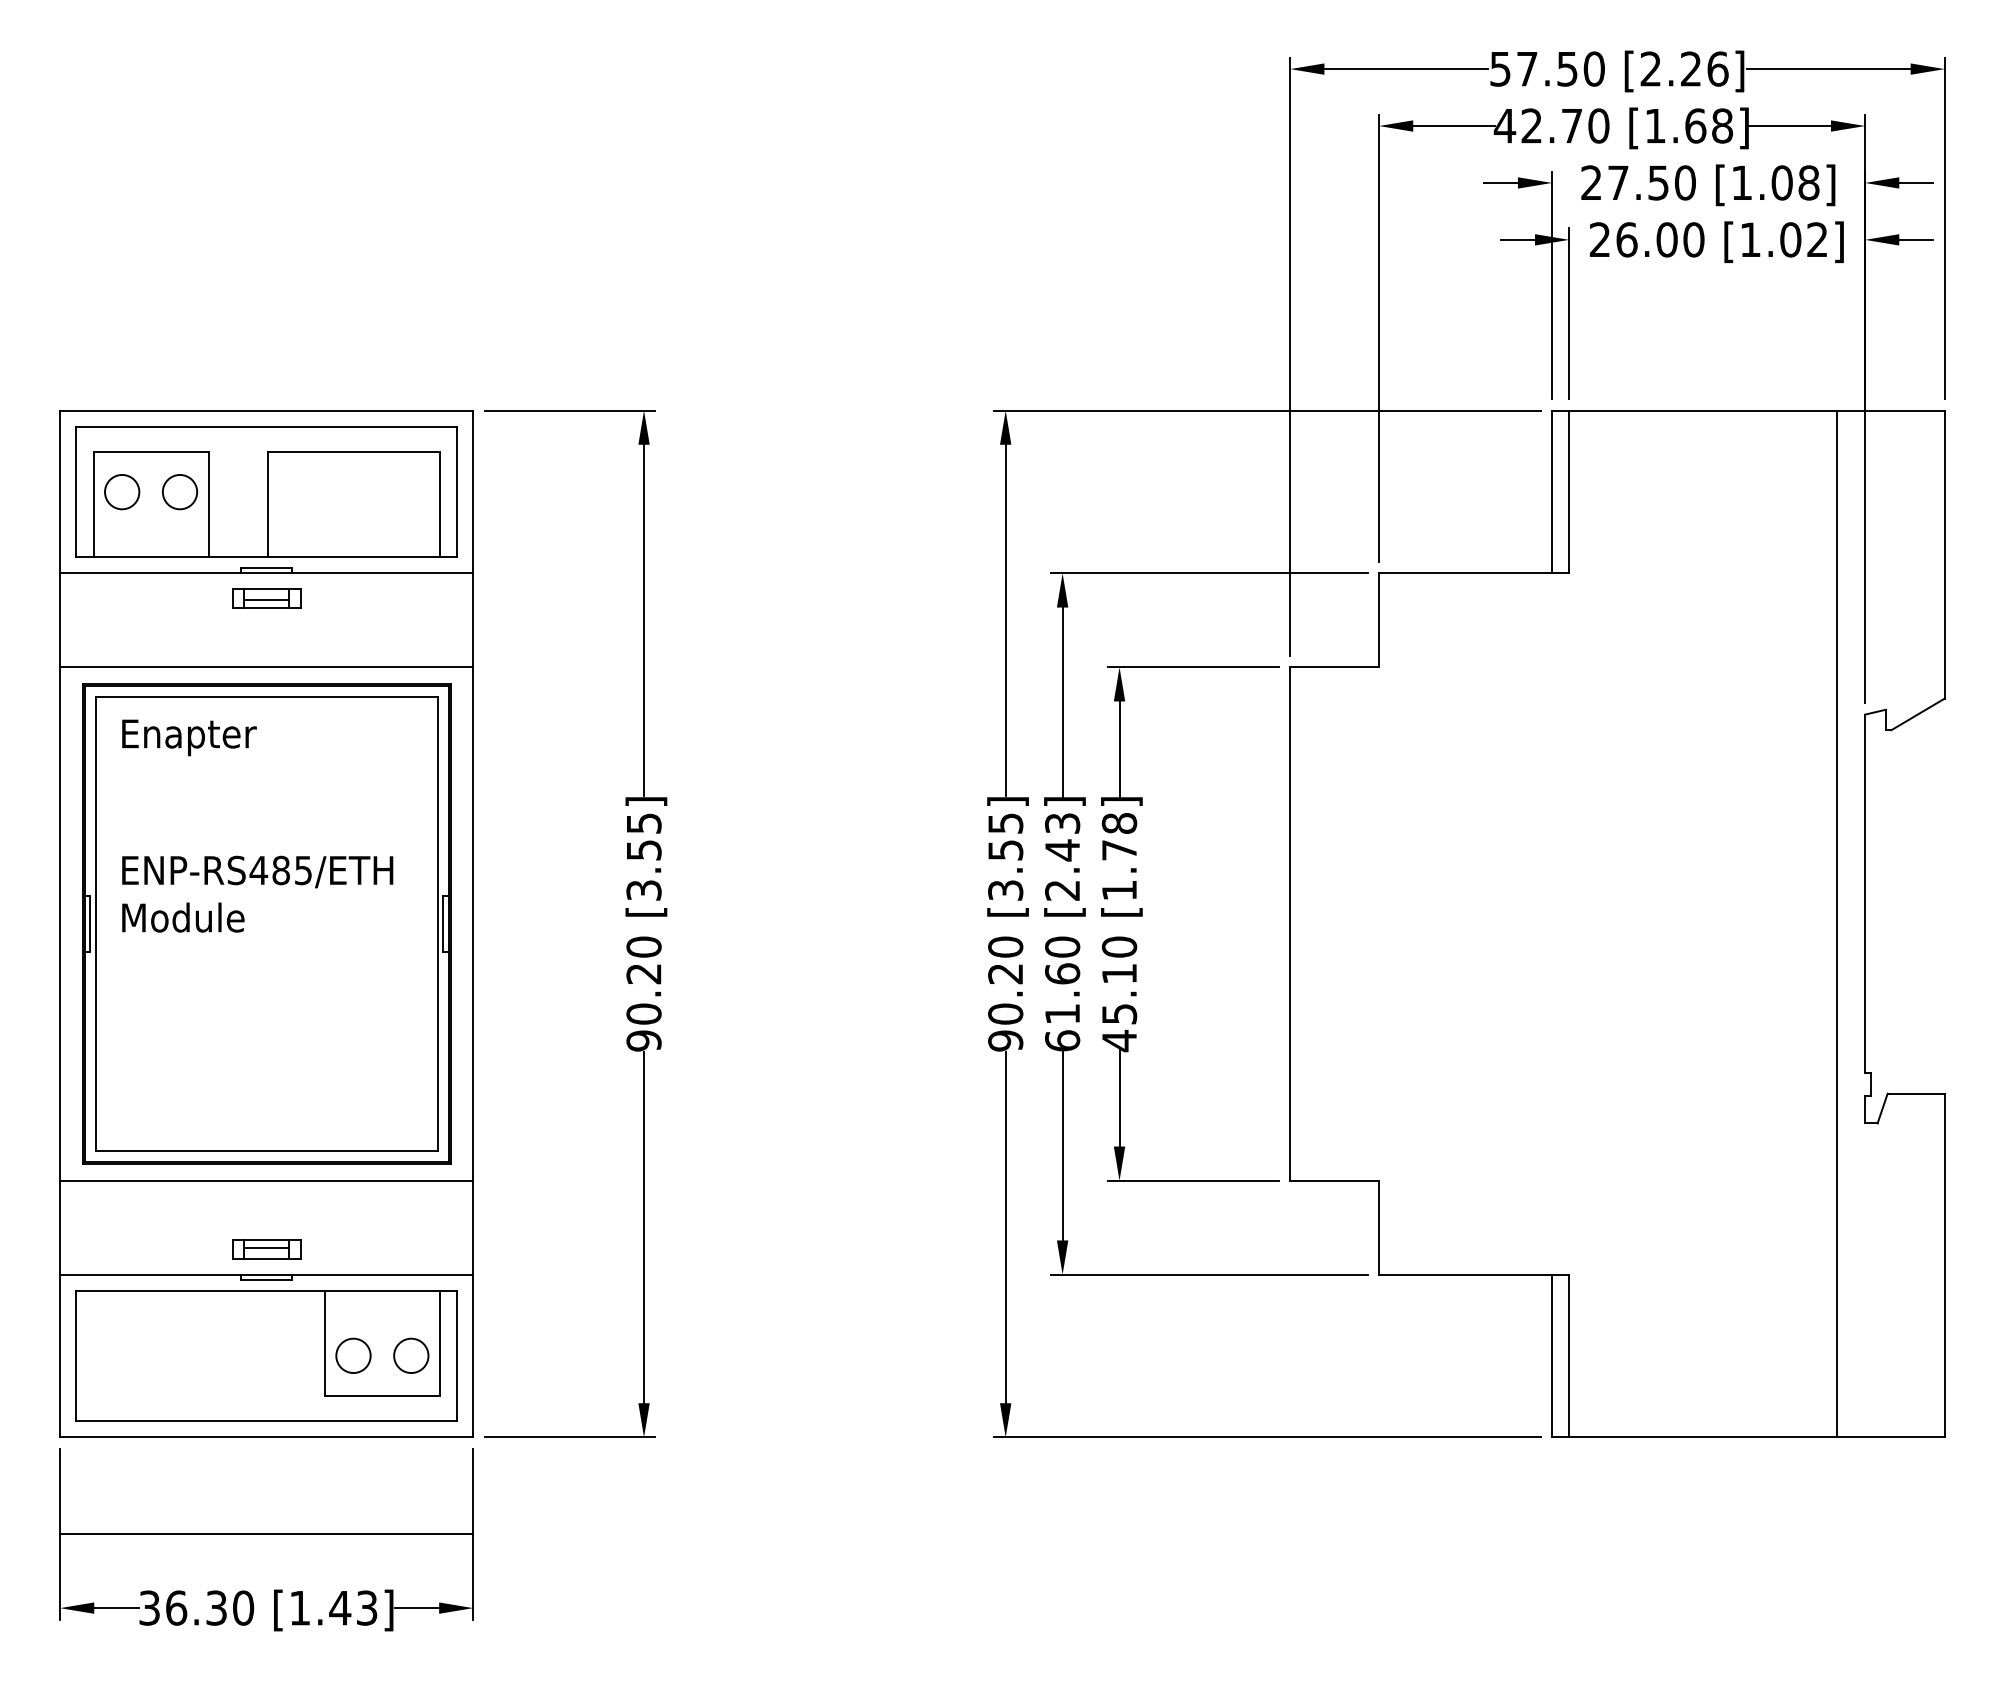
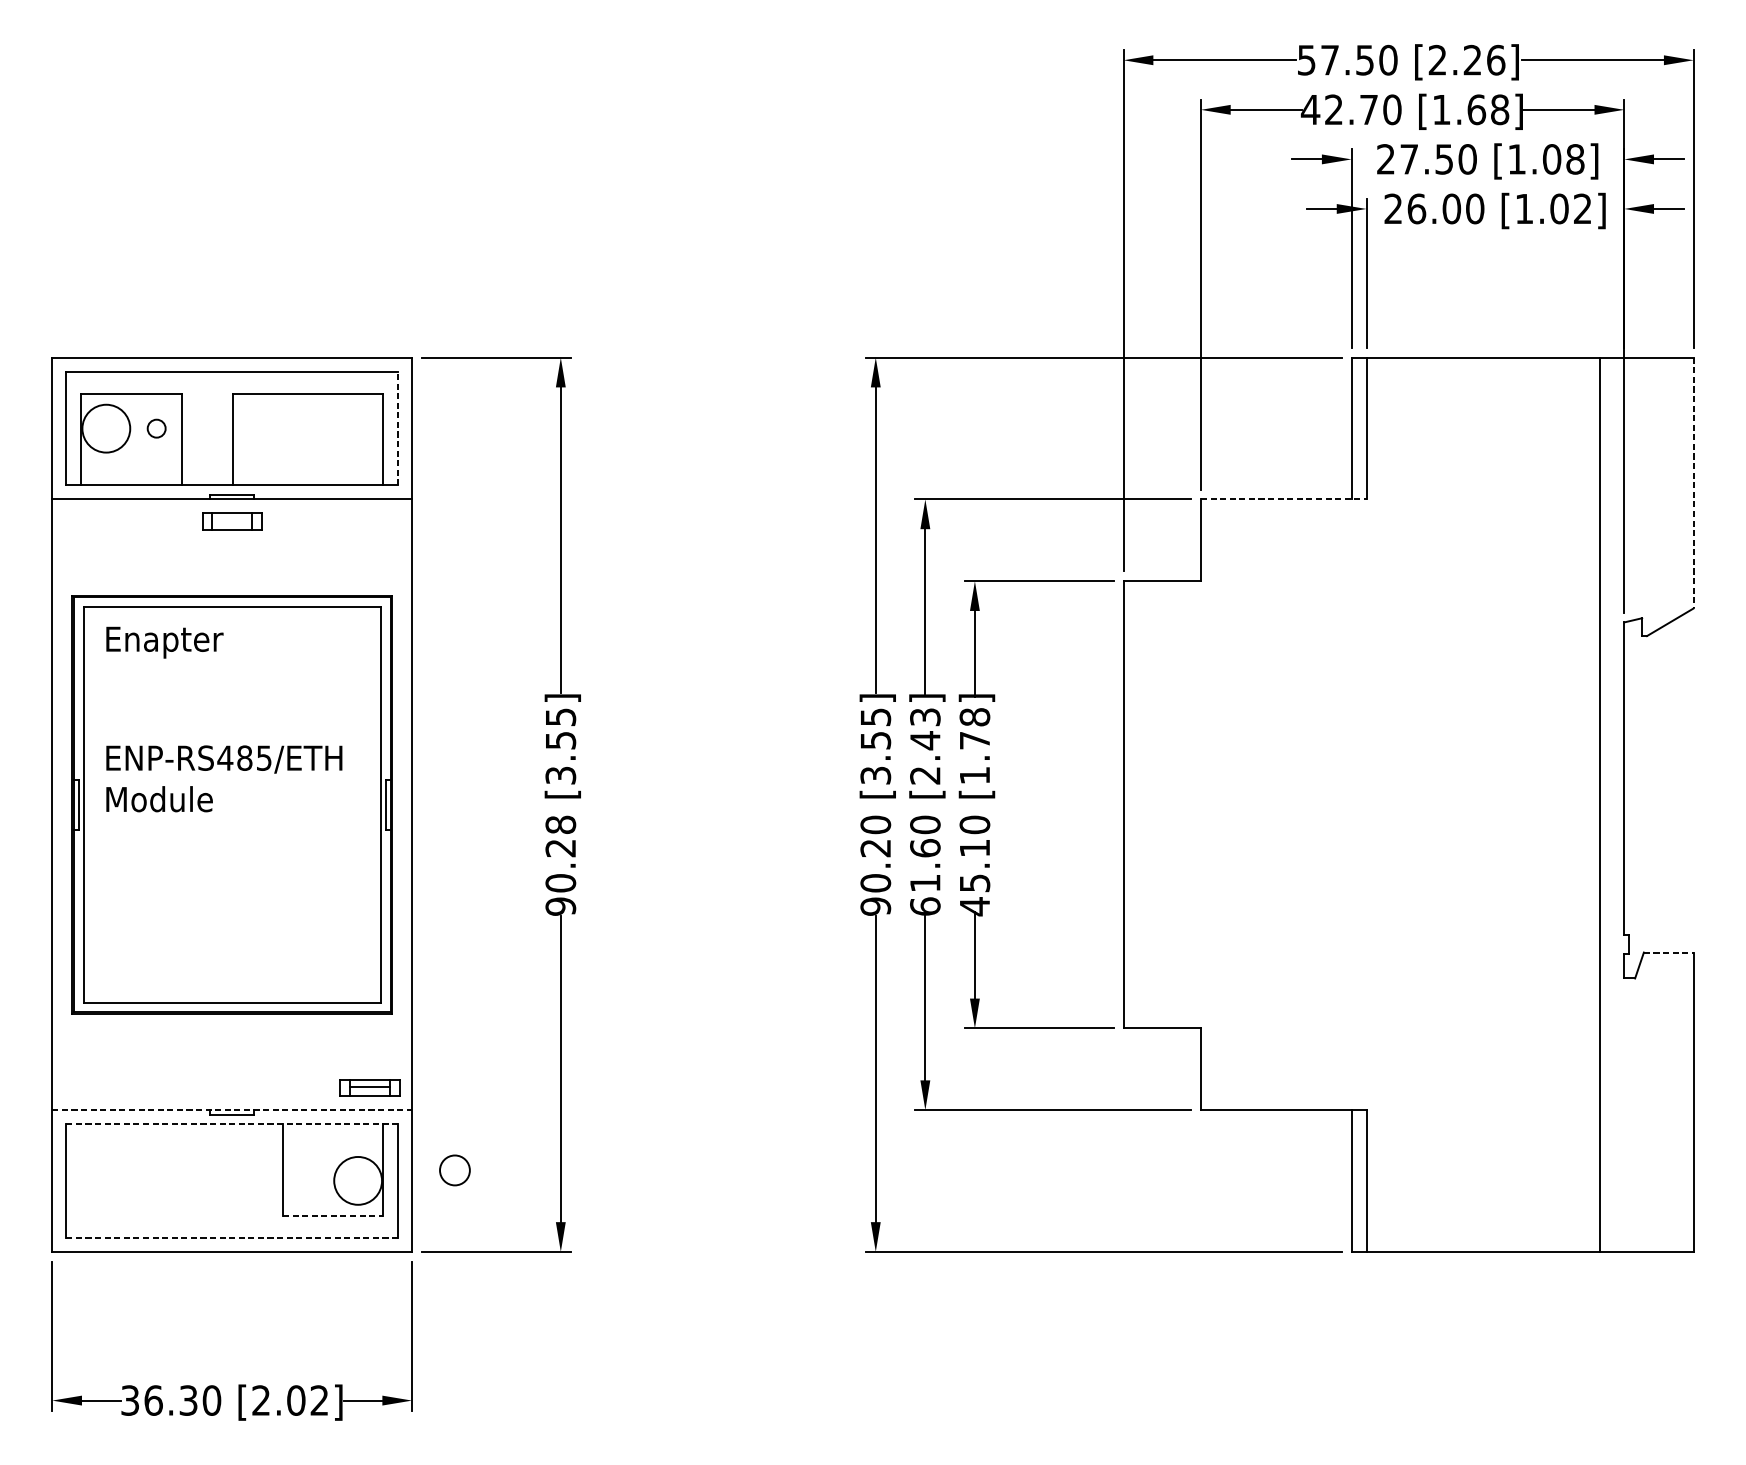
circle: (122, 491) -> (106, 428), size x1.6
circle: (179, 491) -> (156, 428), size x0.6
line: (457, 491) -> (398, 428), solid -> dashed
line: (1944, 554) -> (1693, 482), solid -> dashed
line: (1474, 573) -> (1284, 499), solid -> dashed
line: (266, 600) -> (232, 523), removed
line: (266, 667) -> (232, 581), removed
text: (643, 946) -> (560, 824), 90.20 -> 90.28
line: (1916, 1093) -> (1669, 952), solid -> dashed
line: (266, 1180) -> (232, 1028), removed
part: (266, 1249) -> (369, 1088), moved
line: (266, 1274) -> (232, 1110), solid -> dashed
line: (266, 1290) -> (232, 1123), solid -> dashed
circle: (353, 1355) -> (454, 1170), moved
circle: (411, 1355) -> (358, 1180), size x1.6
line: (382, 1395) -> (333, 1215), solid -> dashed
line: (266, 1421) -> (232, 1238), solid -> dashed
line: (266, 1534) -> (232, 1336), removed
text: (333, 1607) -> (290, 1400), [1.43] -> [2.02]

